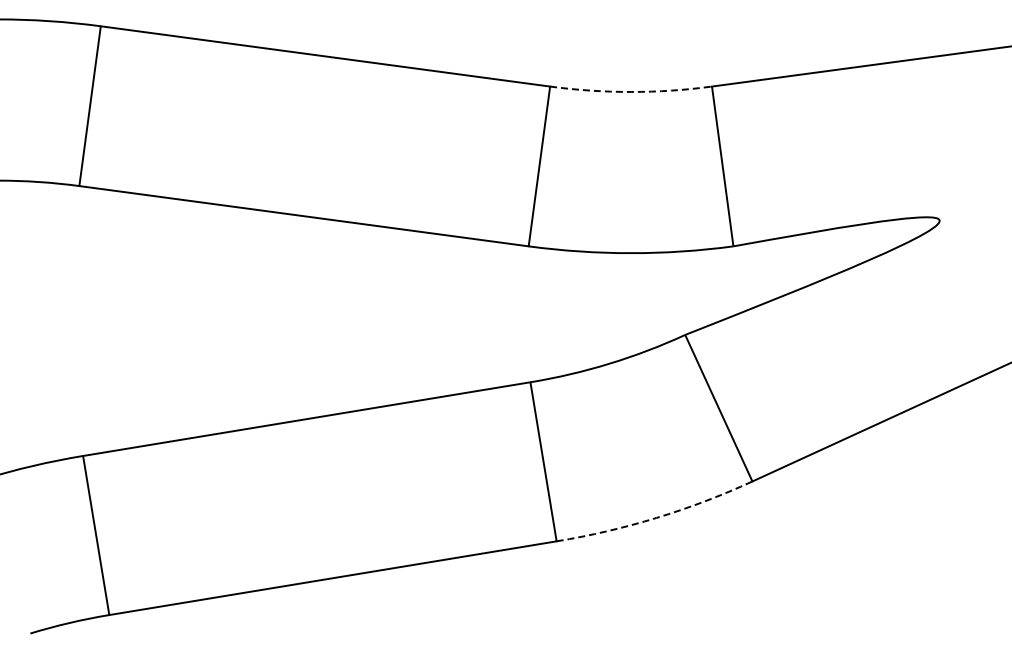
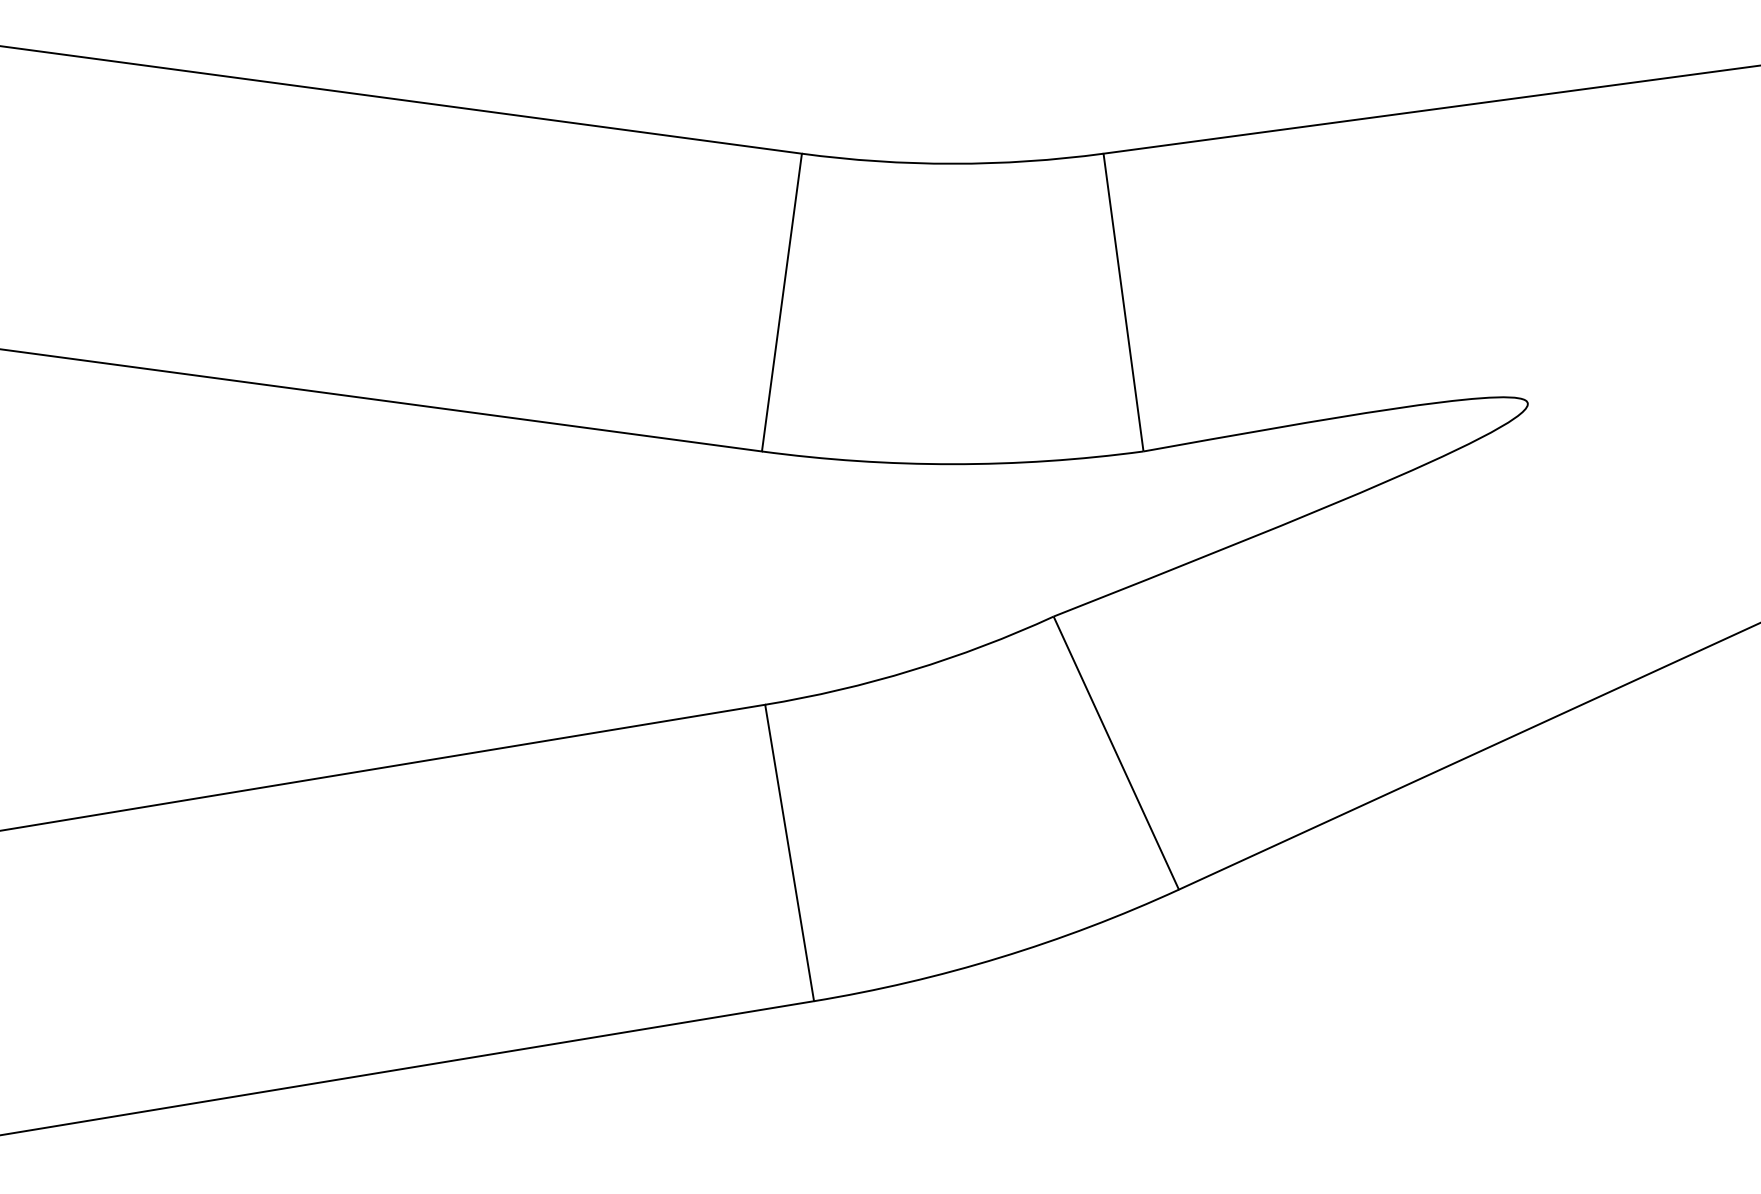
arc: (631, 91) -> (953, 162), dashed -> solid
arc: (656, 517) -> (1000, 956), dashed -> solid

